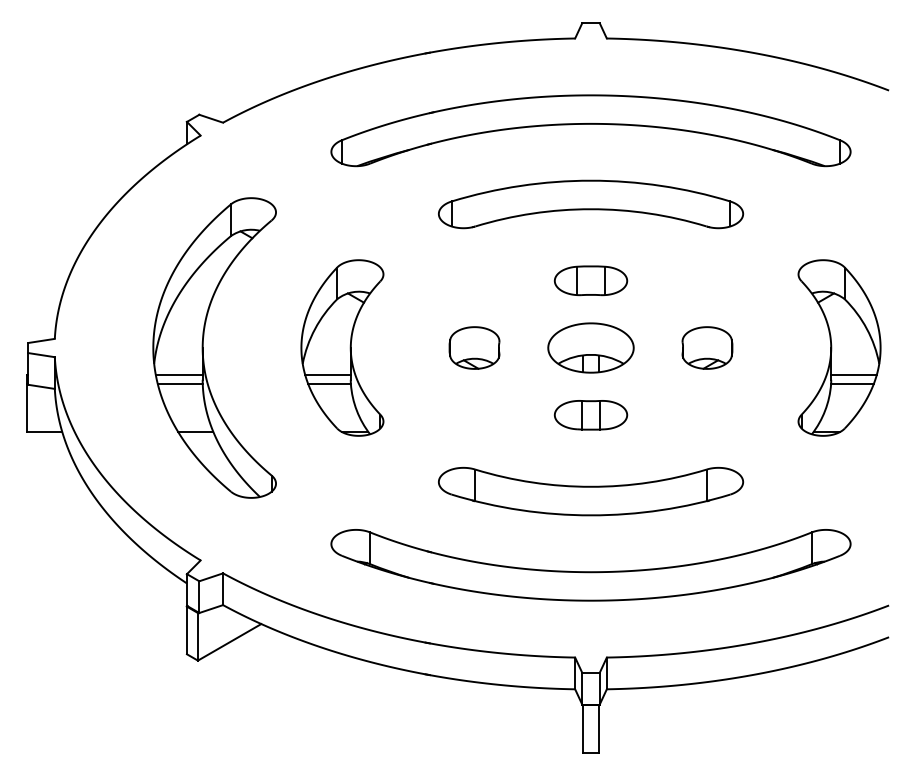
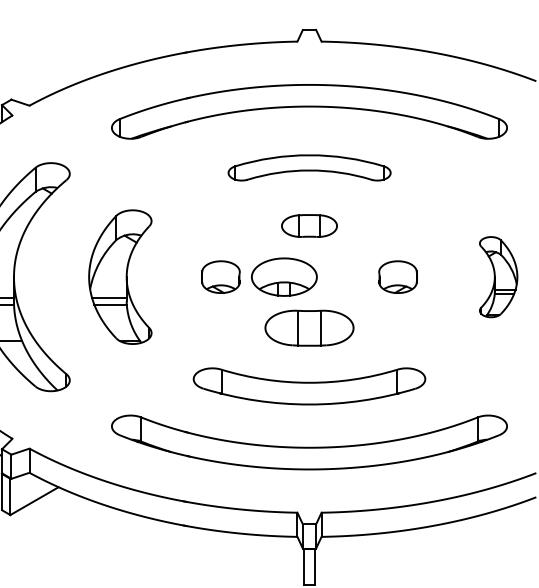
part: (591, 204) -> (309, 167), size x0.7
part: (590, 347) -> (284, 276), moved
part: (839, 347) -> (498, 276), size x0.6
part: (590, 415) -> (309, 328), size x1.6

